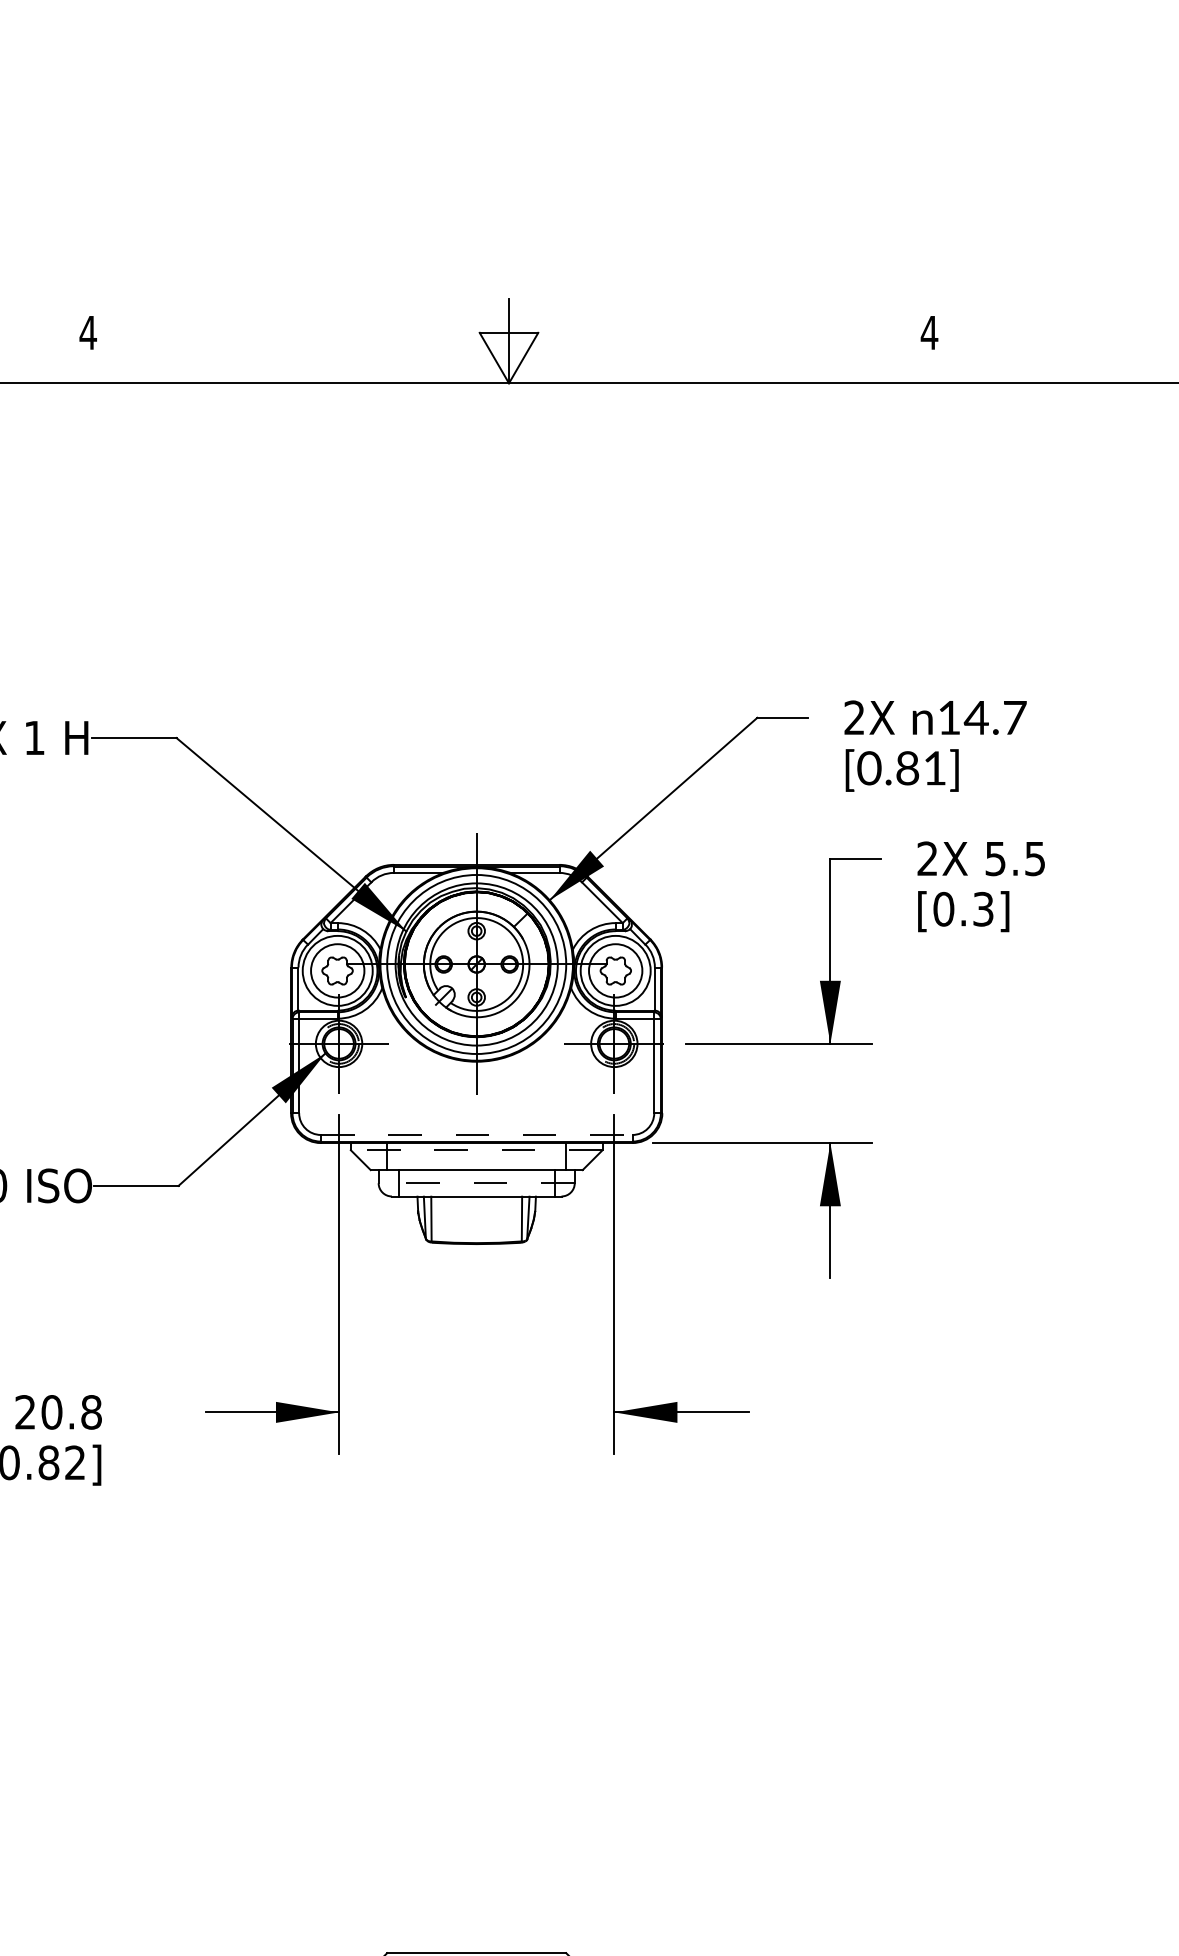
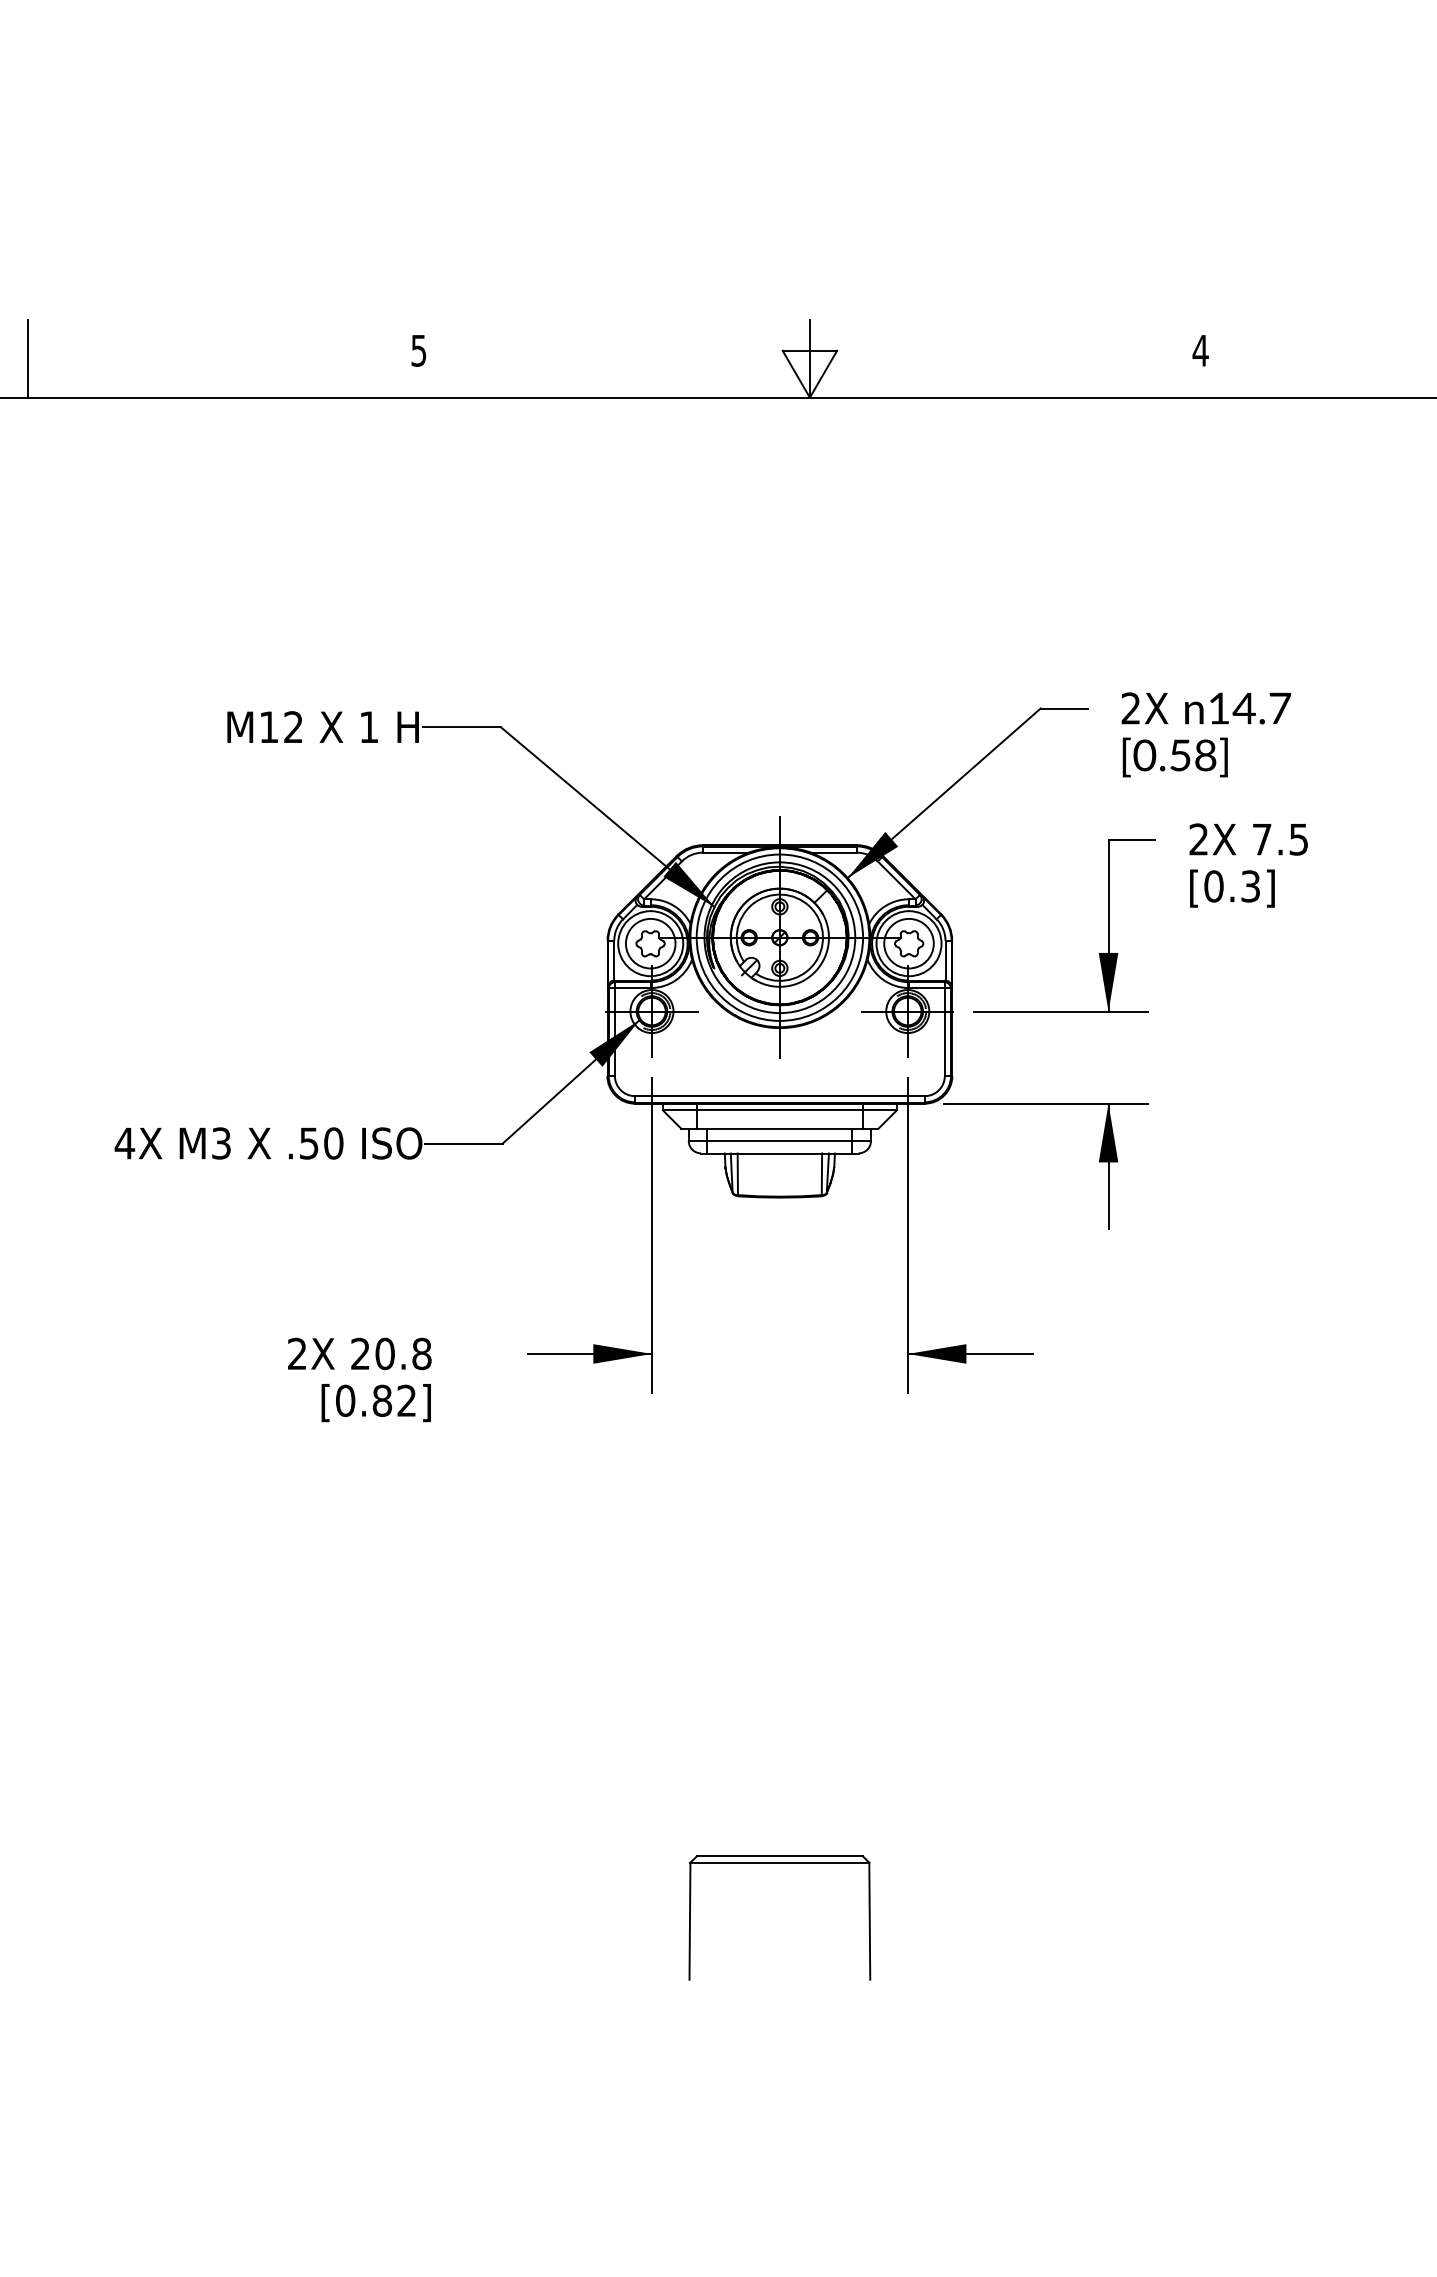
text: (87, 332) -> (418, 350), 4 -> 5
text: (921, 768) -> (1193, 755), [0.81] -> [0.58]
text: (996, 858) -> (1262, 839), 5.5 -> 7.5
line: (476, 1135) -> (779, 1096), dashed -> solid
line: (476, 1150) -> (779, 1110), dashed -> solid
line: (476, 1183) -> (779, 1141), dashed -> solid

